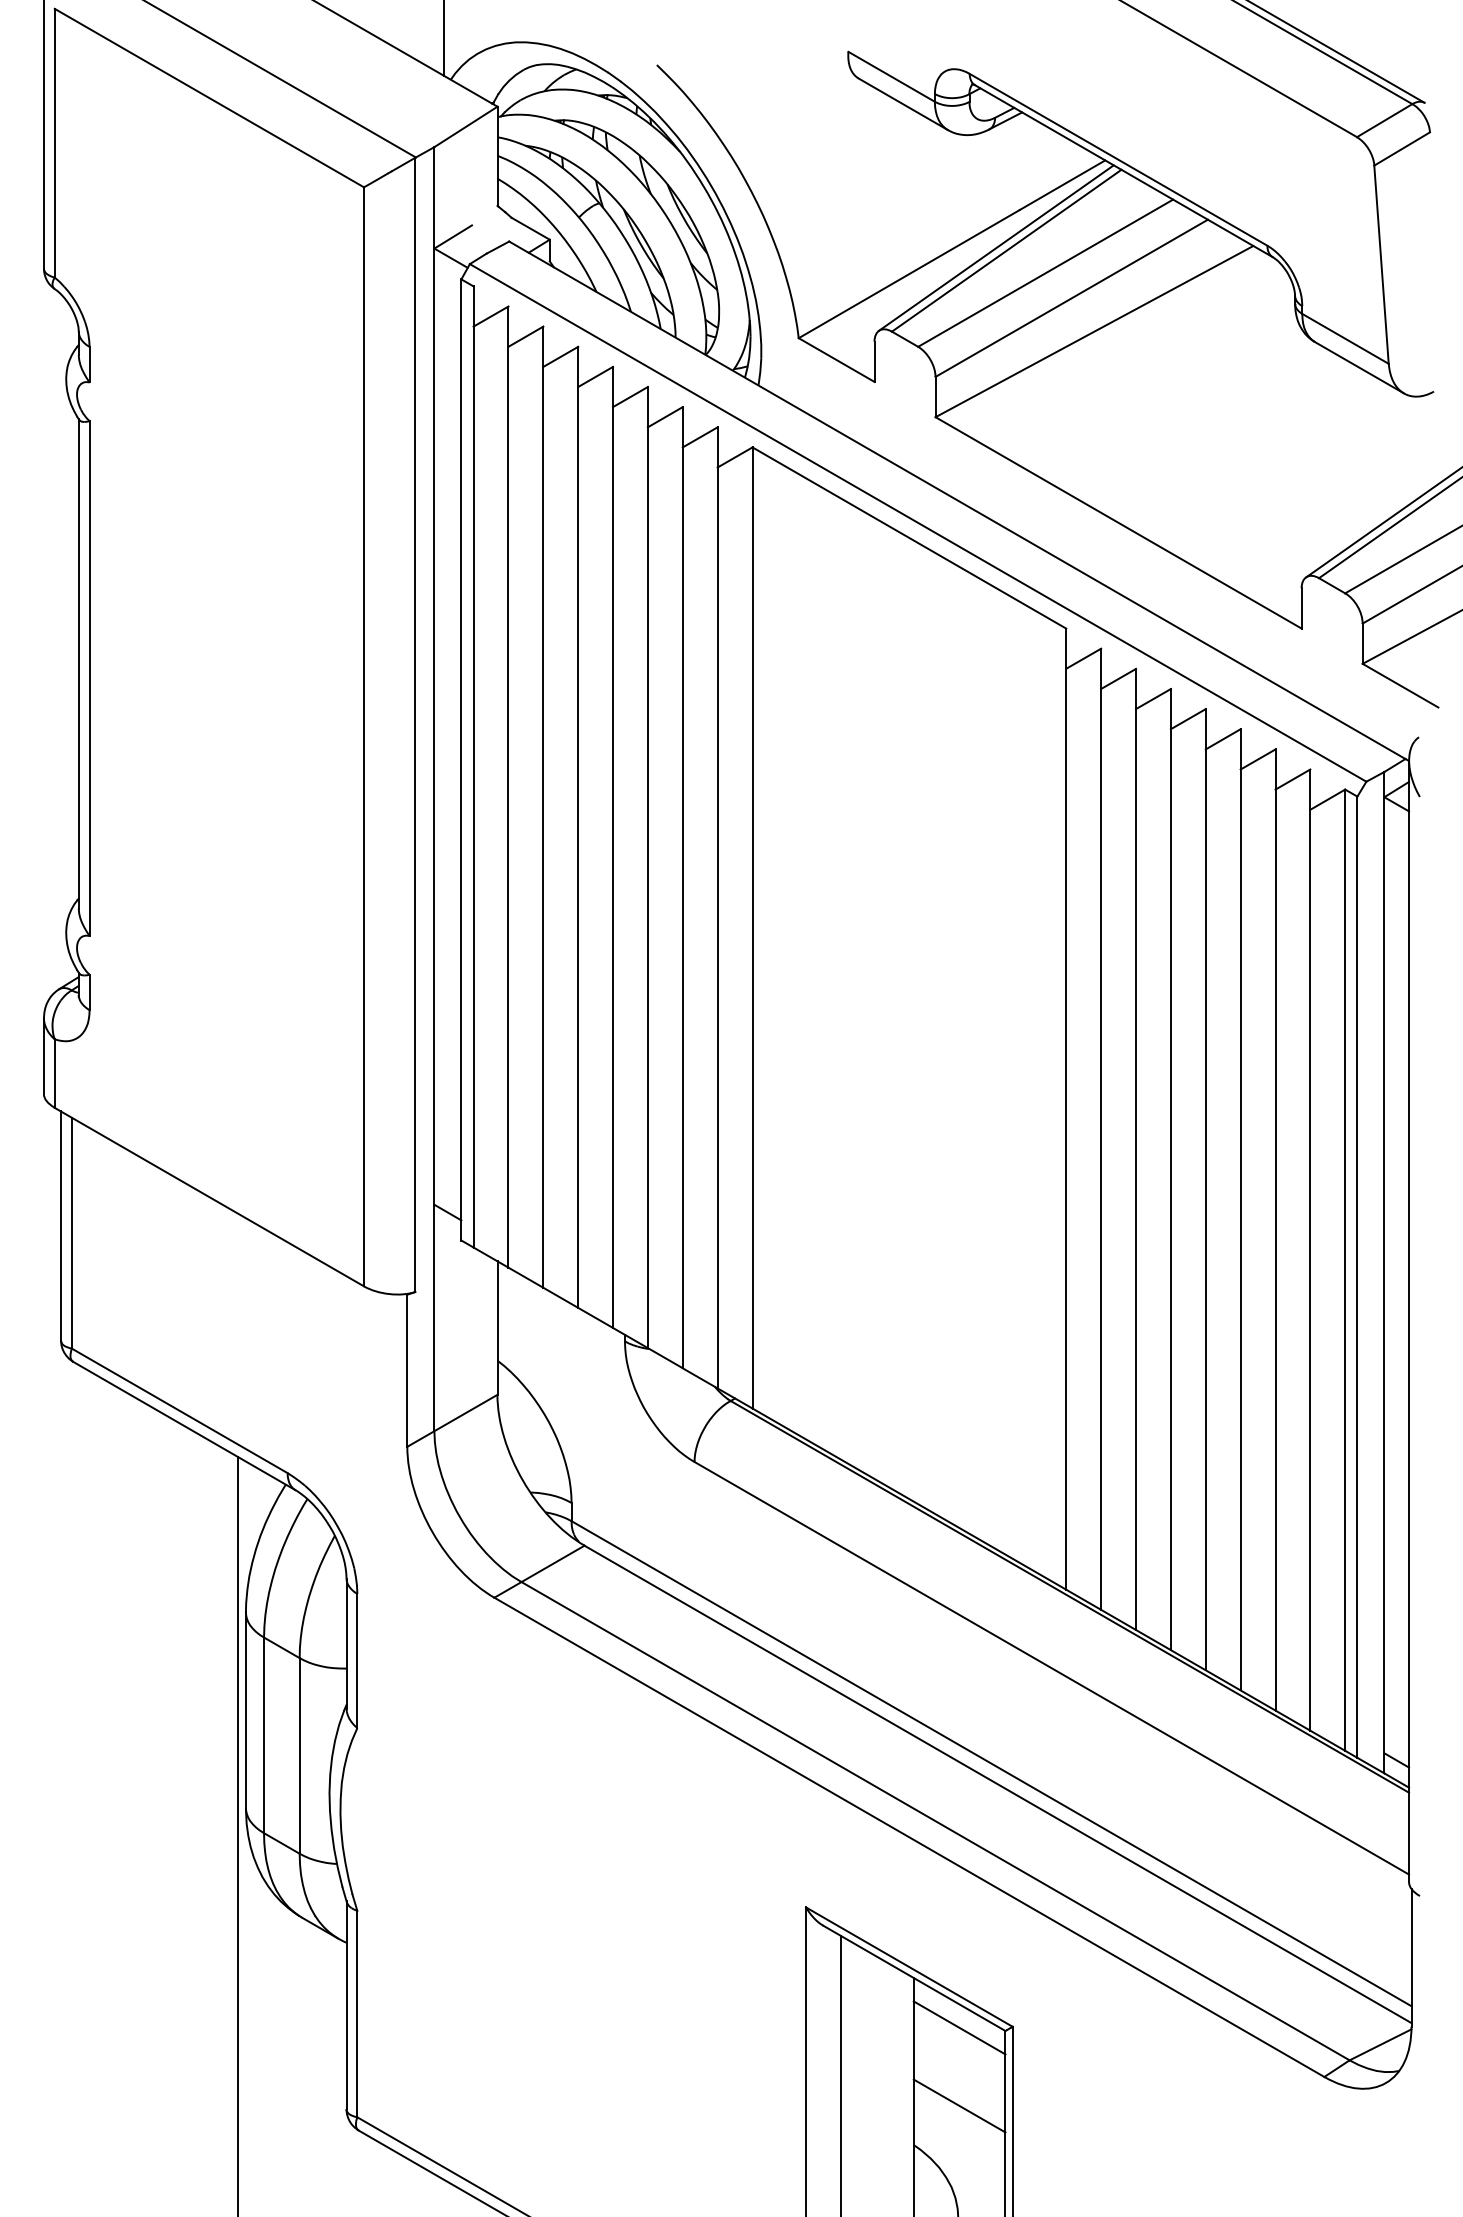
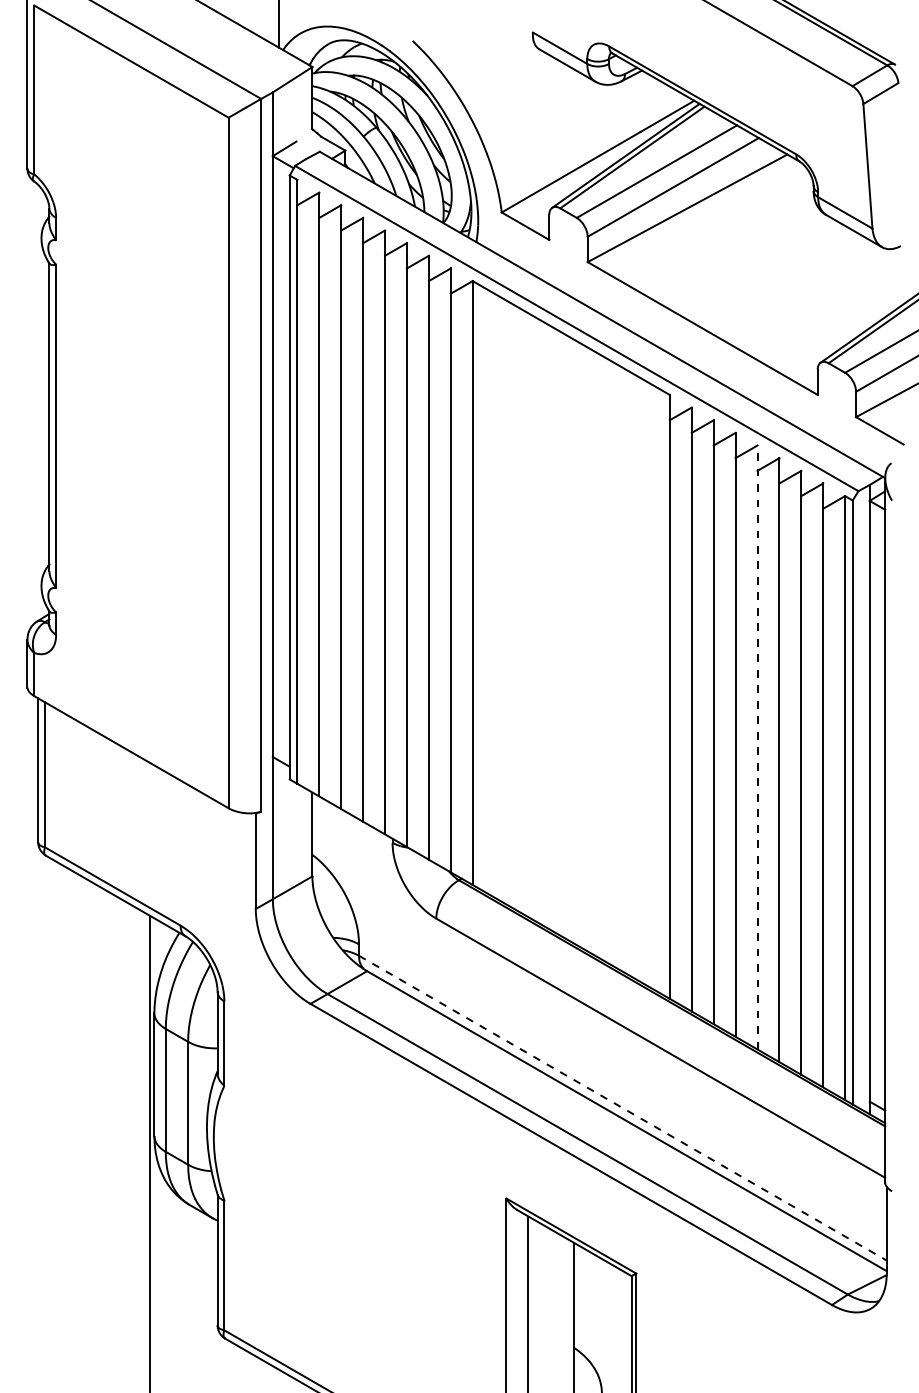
line: (1205, 1189) -> (757, 747), solid -> dashed
line: (990, 1764) -> (622, 1108), solid -> dashed
line: (959, 2026) -> (602, 1273), removed
line: (959, 2104) -> (602, 1322), removed

